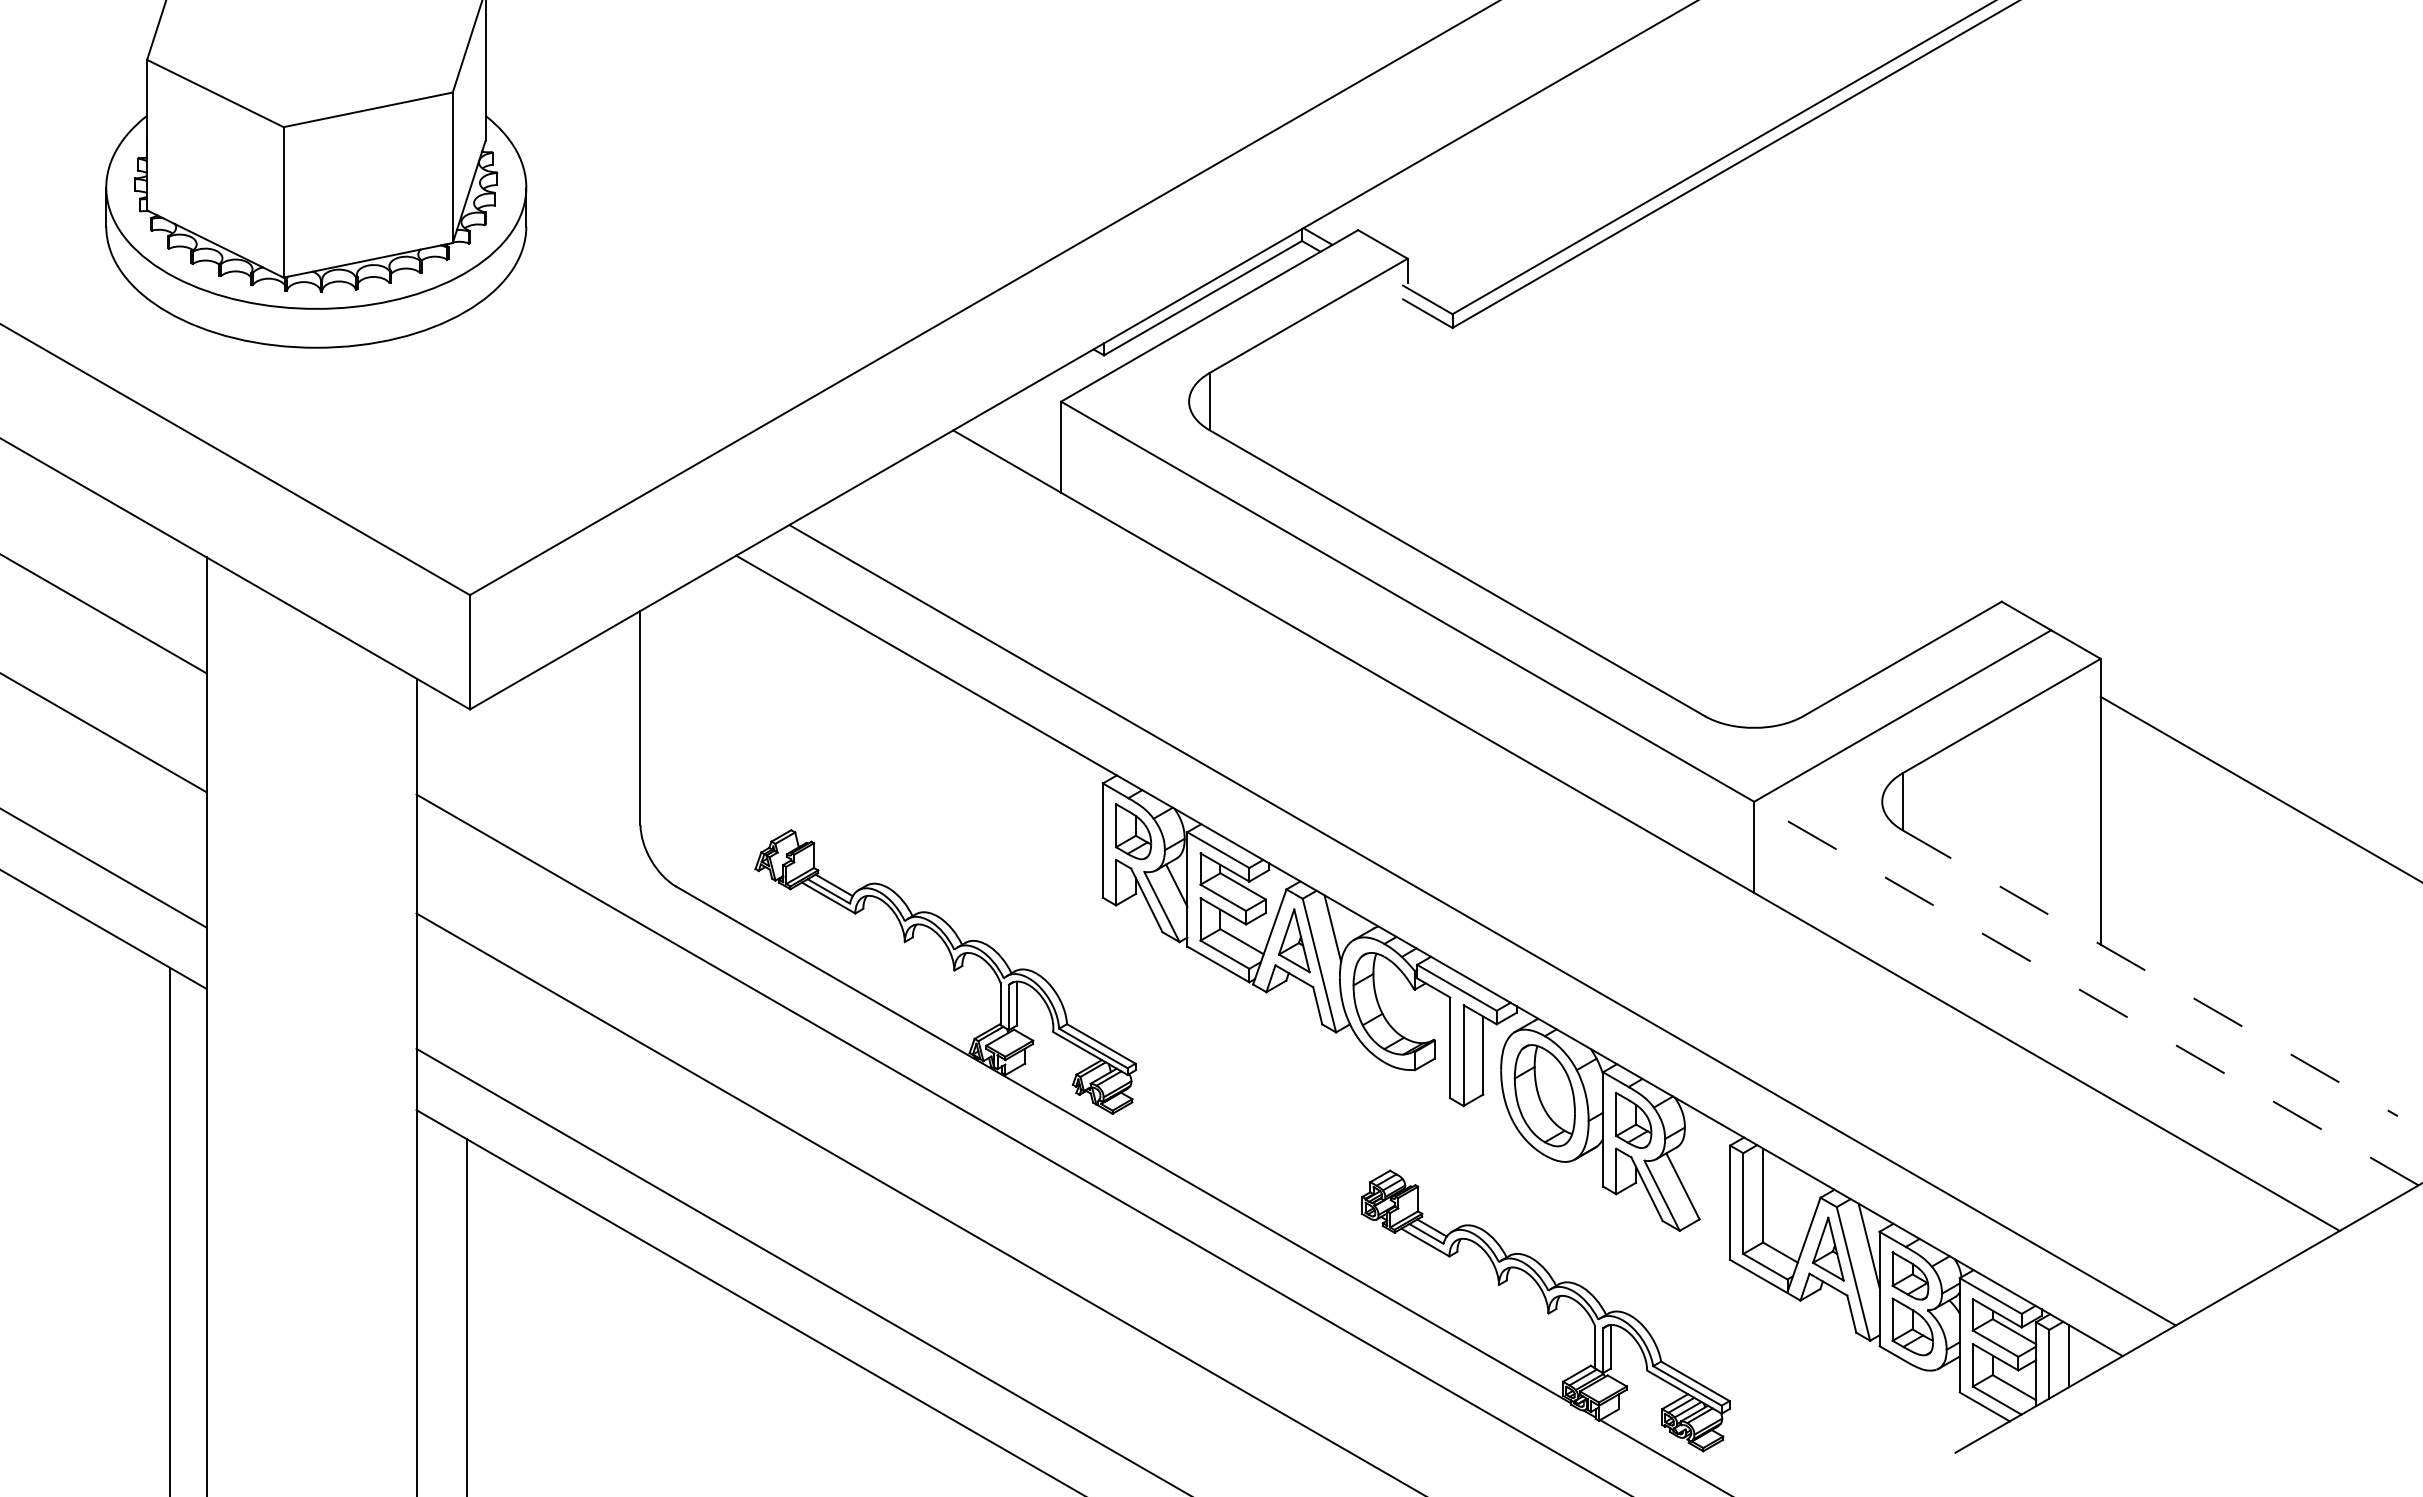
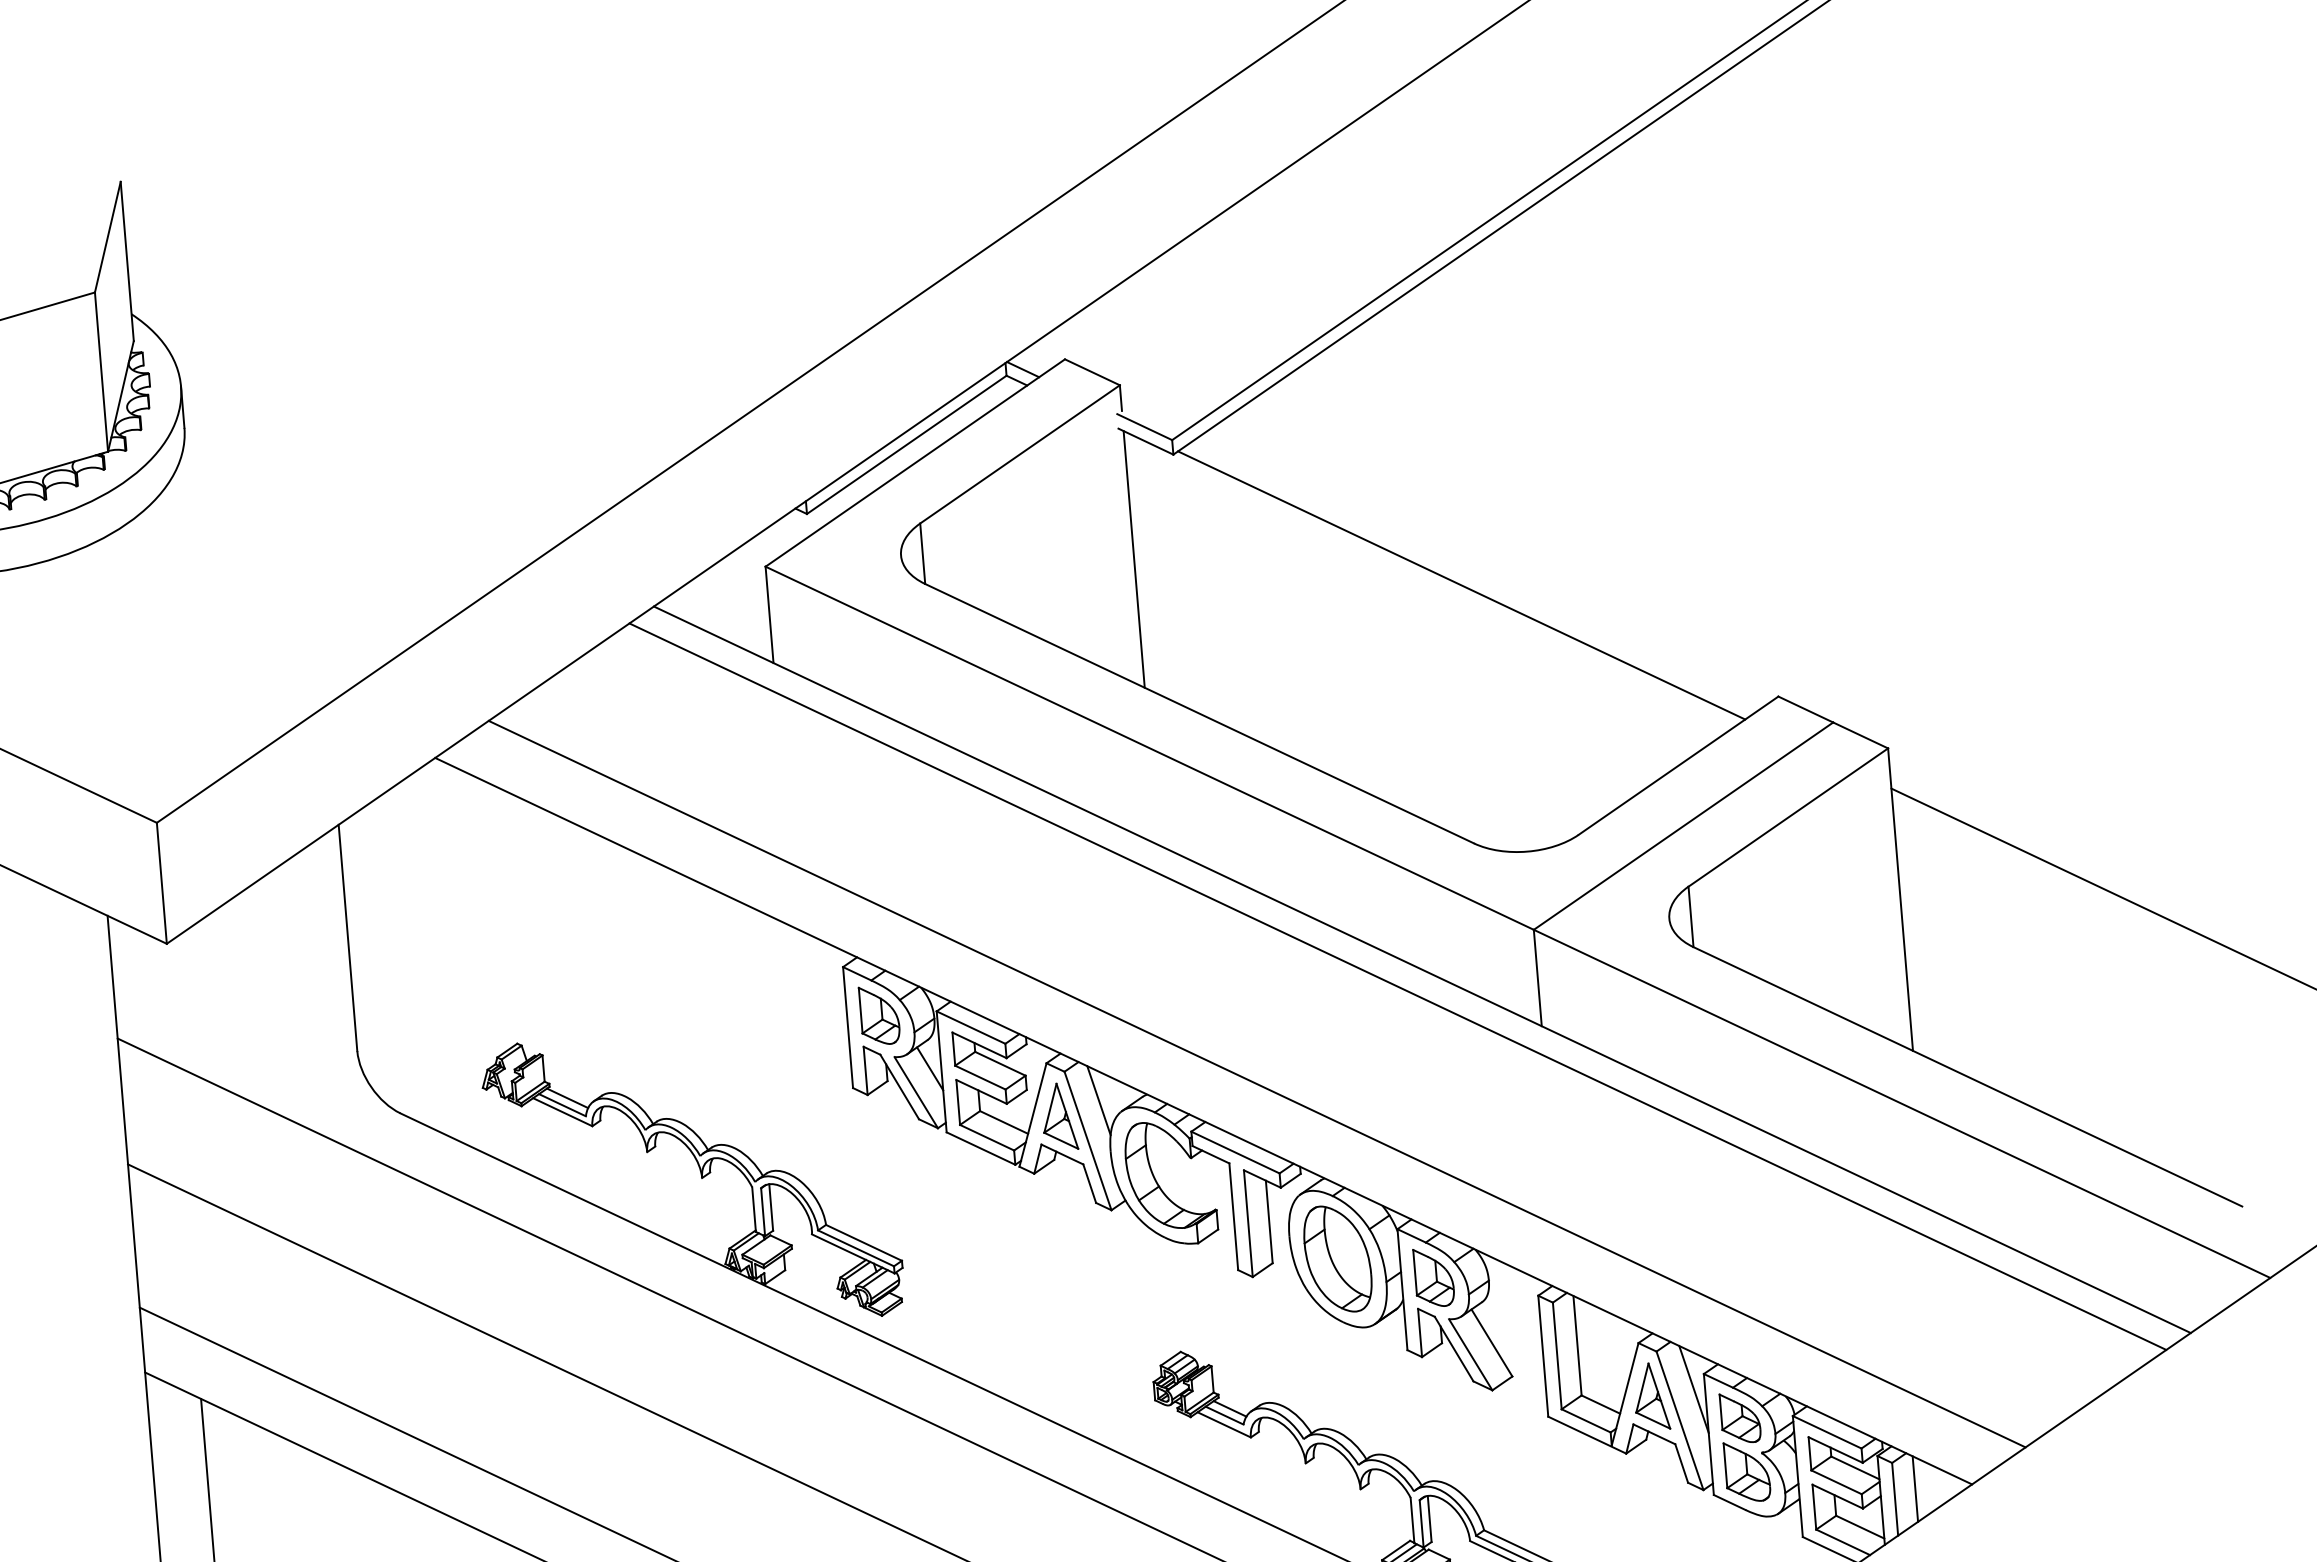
line: (1407, 423) -> (1134, 559), added
line: (1712, 472) -> (1461, 584), added
line: (1621, 844) -> (1397, 986), added
line: (2150, 973) -> (1968, 1077), dashed -> solid
line: (2086, 993) -> (1902, 1103), dashed -> solid

